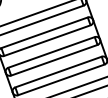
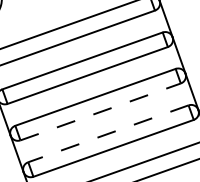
line: (54, 60) -> (100, 112), solid -> dashed
line: (58, 72) -> (108, 134), solid -> dashed

